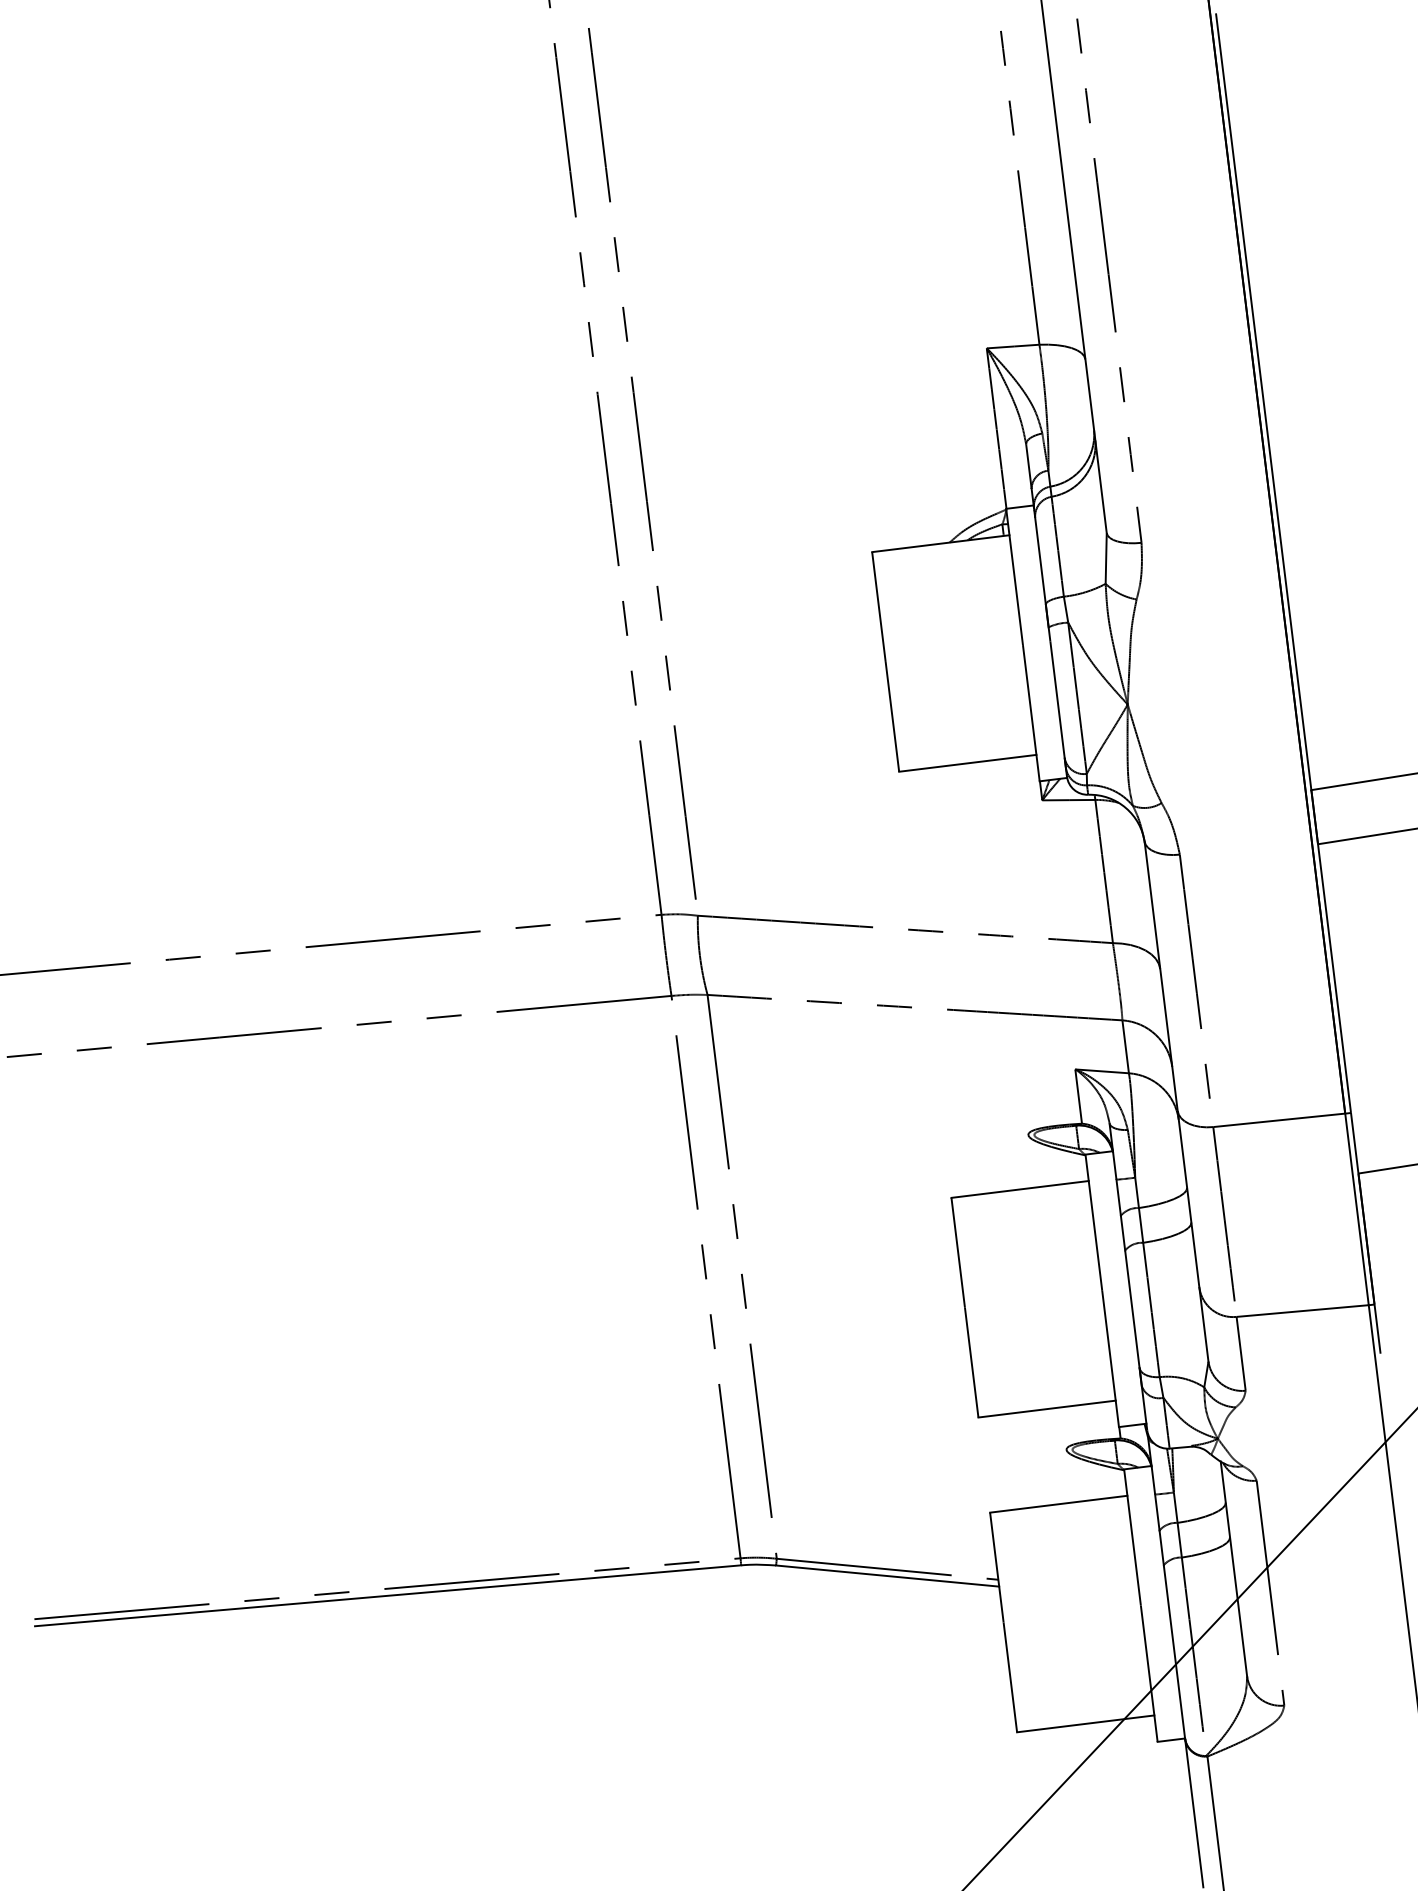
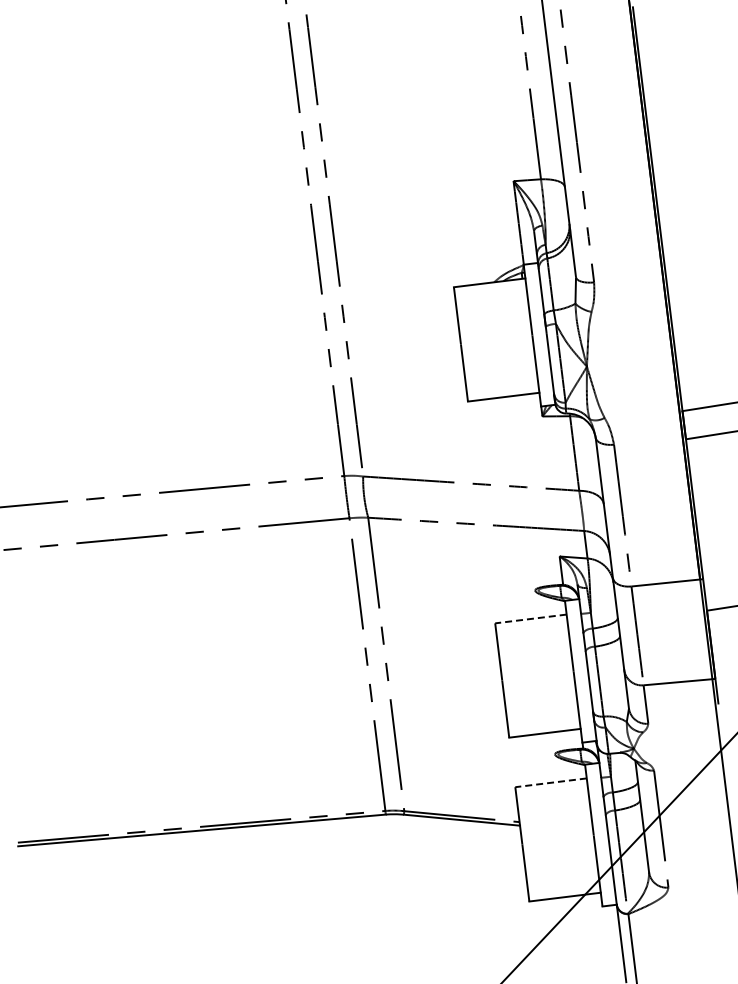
line: (1019, 1188) -> (530, 618), solid -> dashed
line: (1059, 1503) -> (551, 782), solid -> dashed

